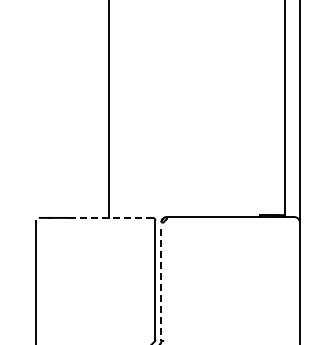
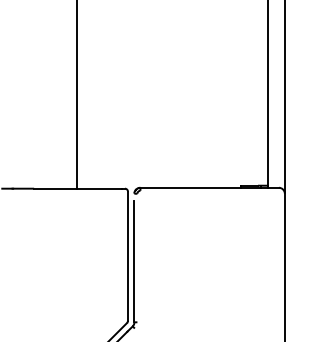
line: (109, 217) -> (78, 188), dashed -> solid
line: (161, 285) -> (134, 262), dashed -> solid

